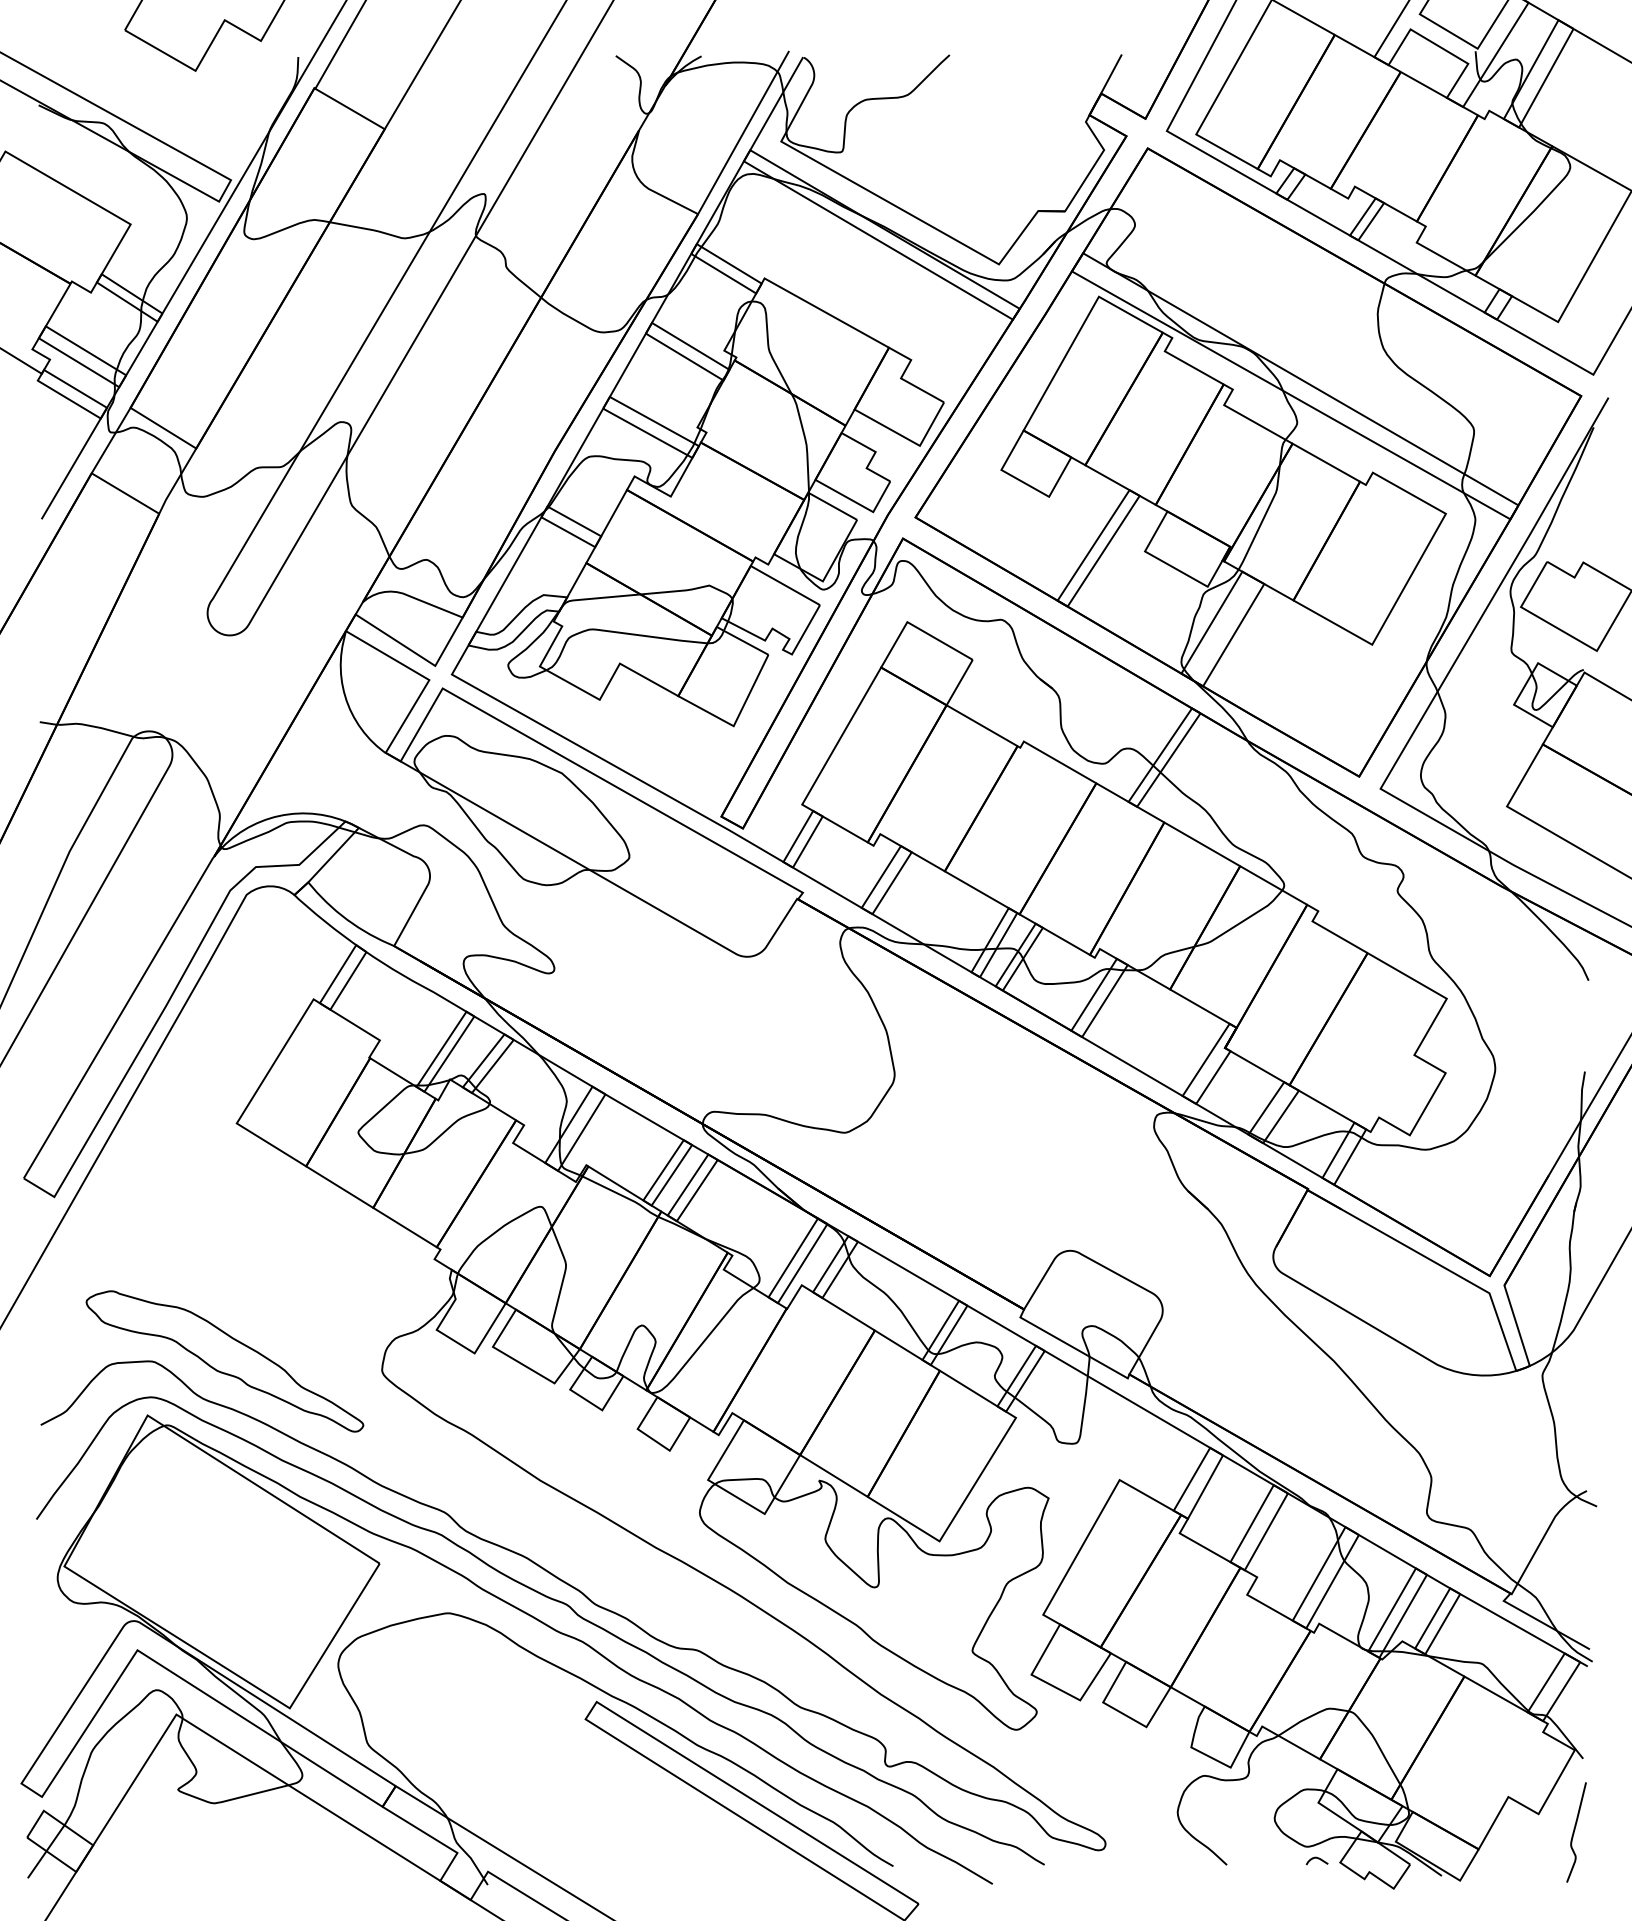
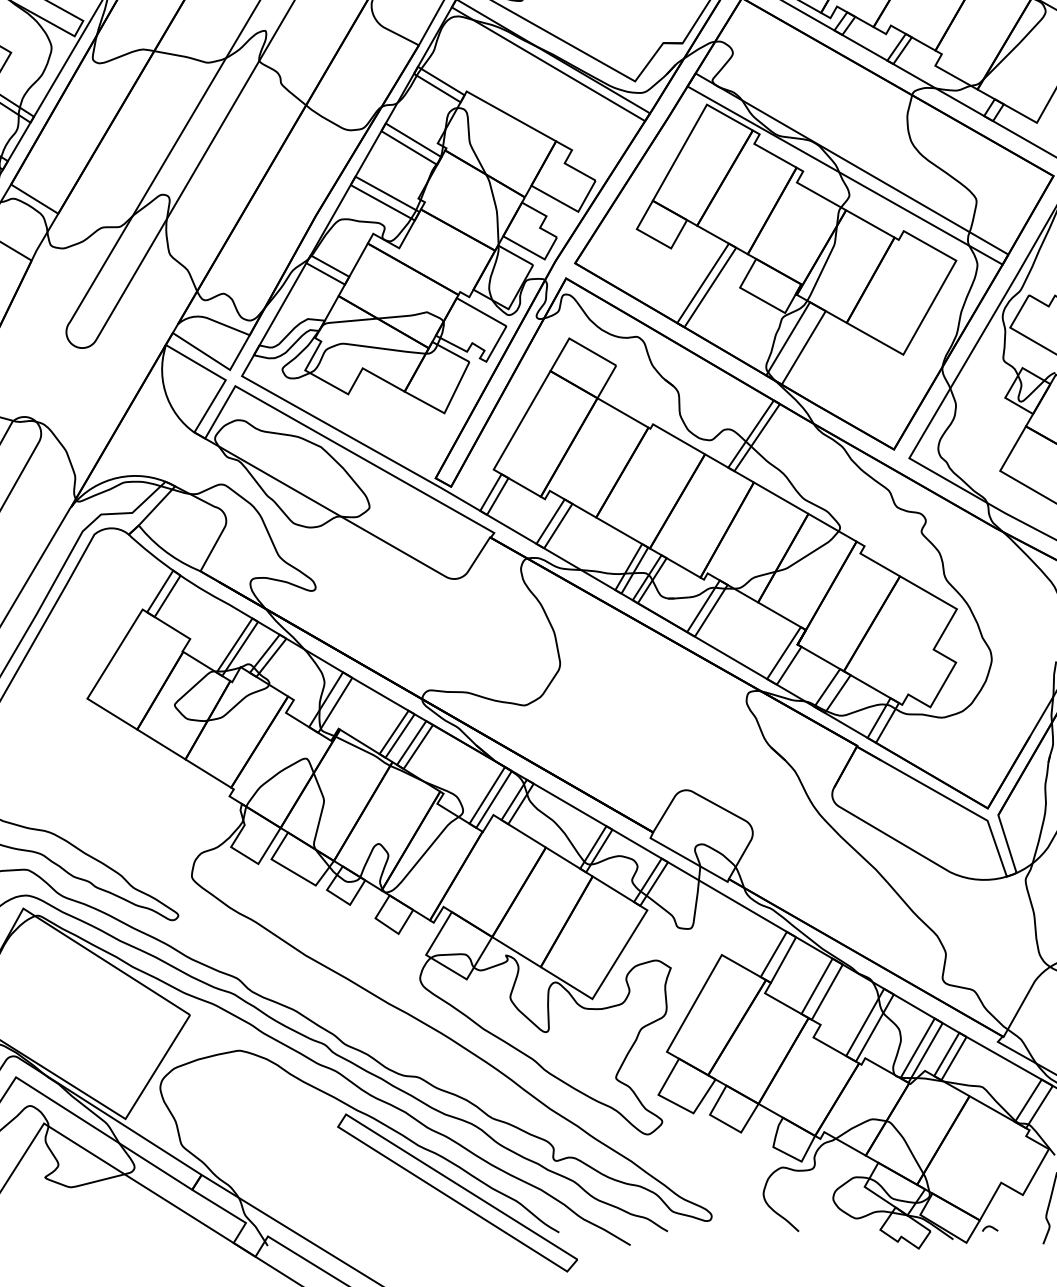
curve: (1316, 1858) -> (989, 1226), moved

